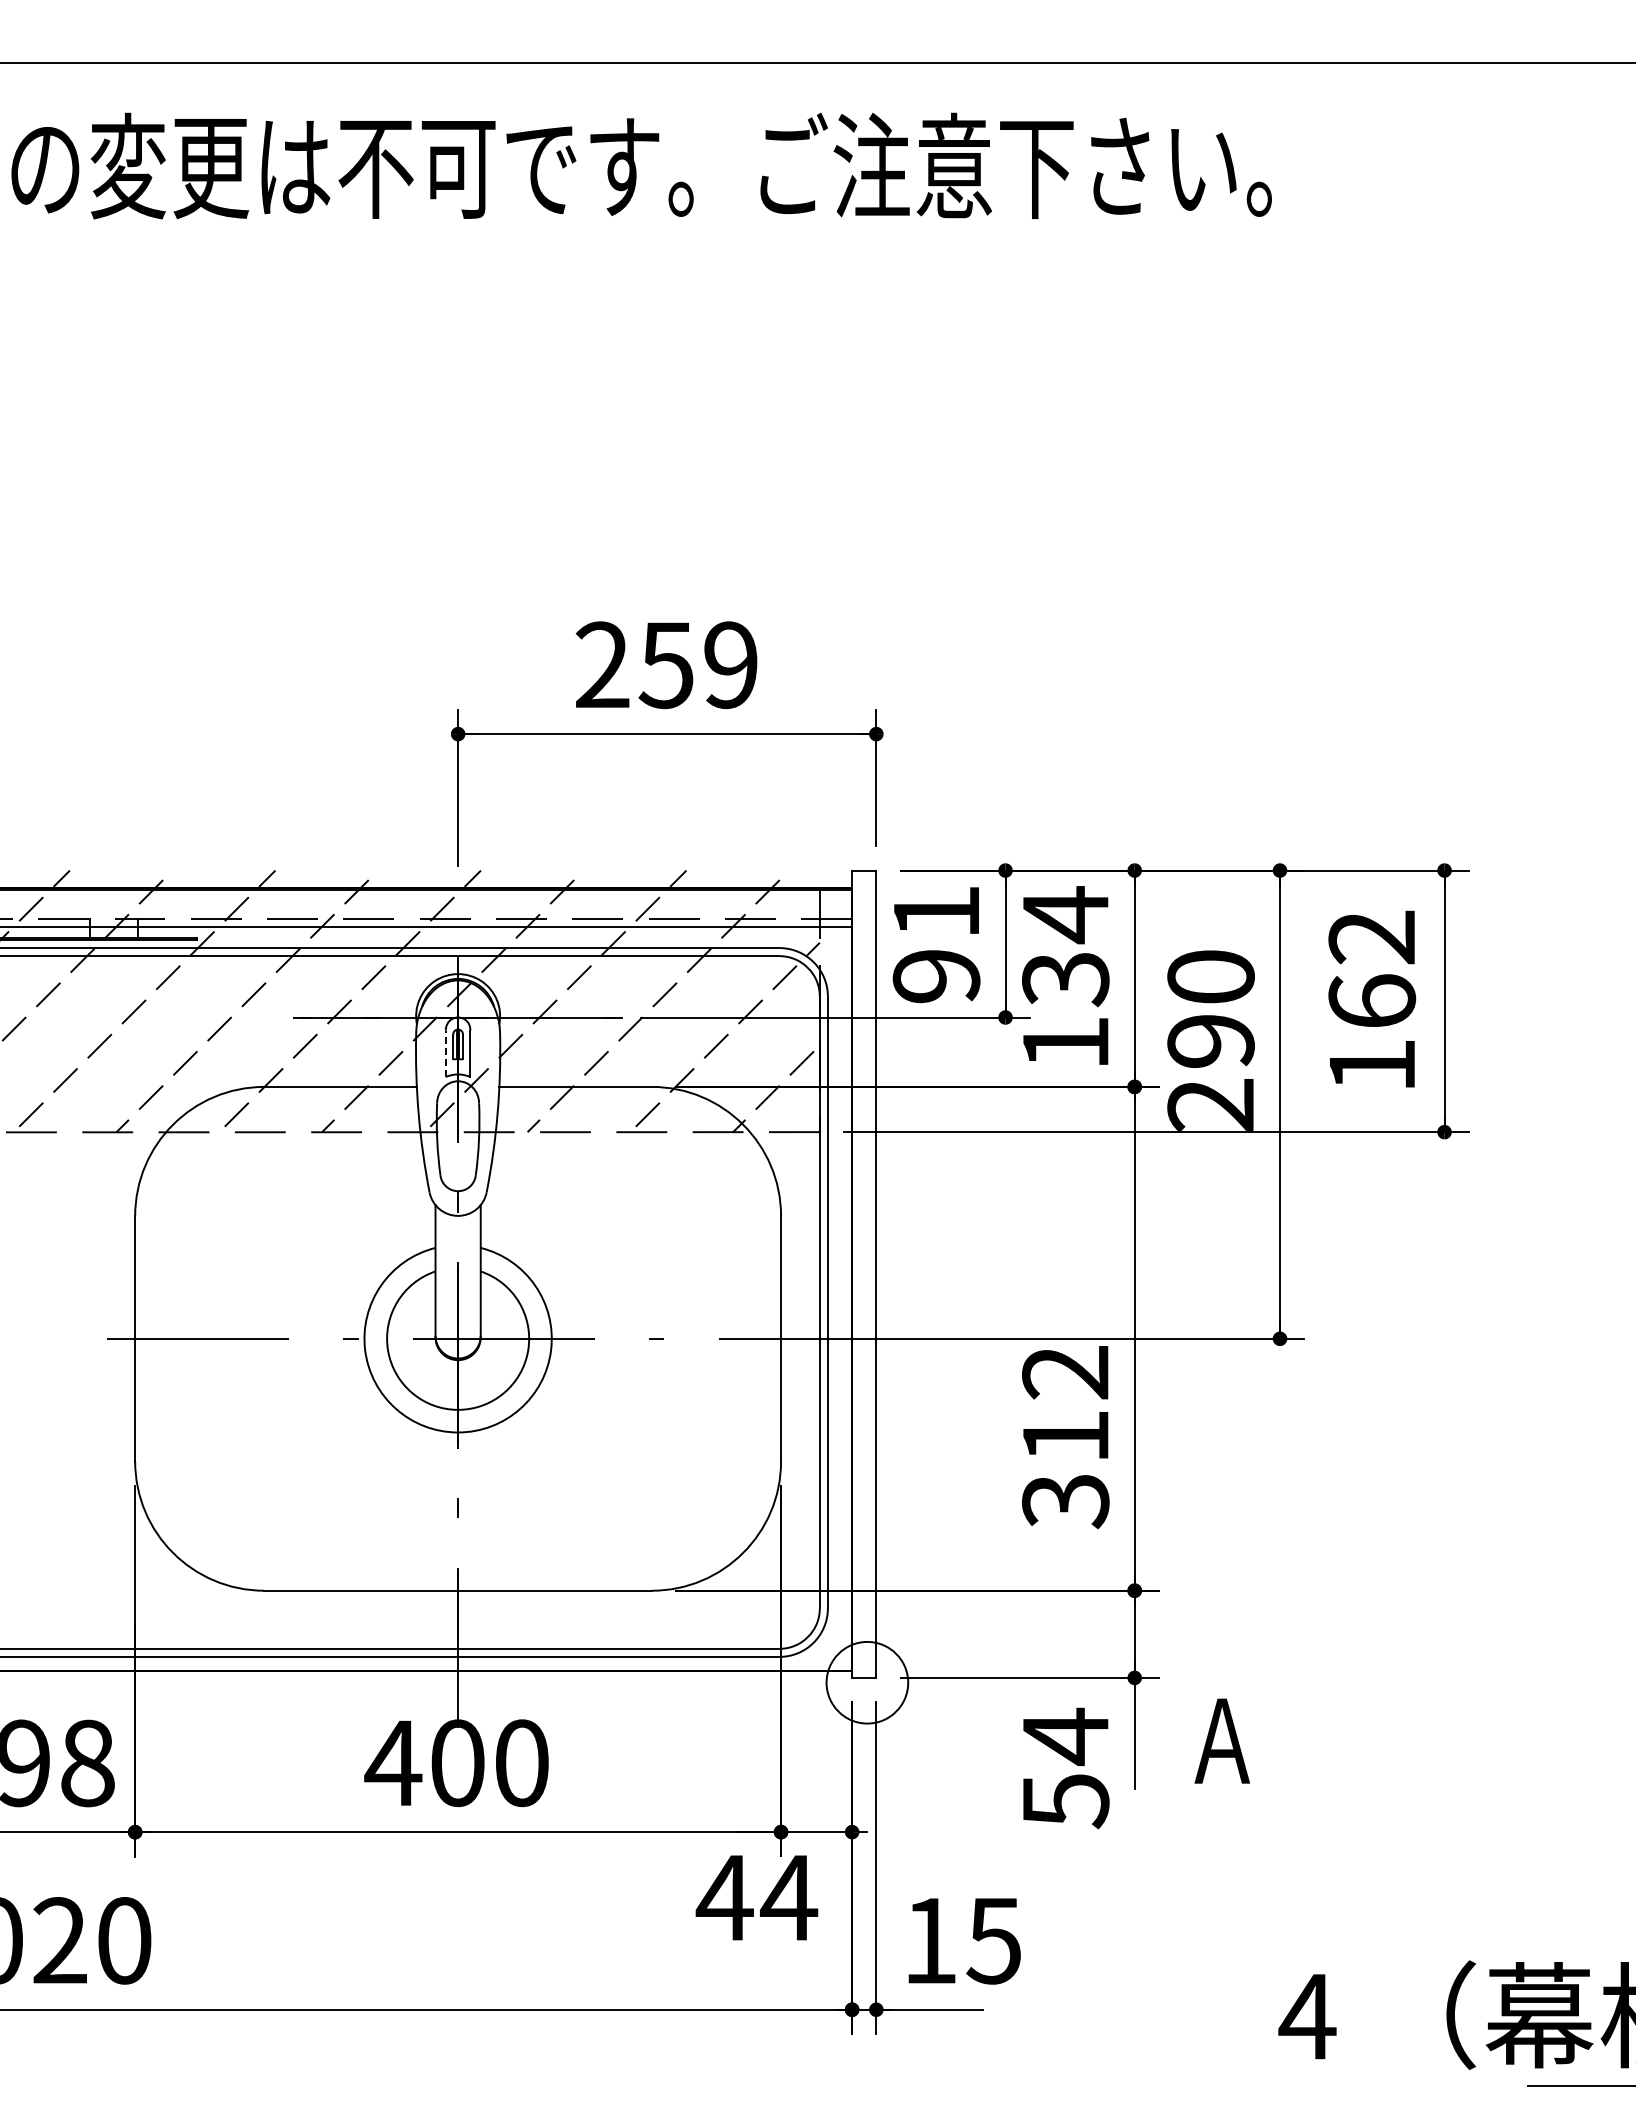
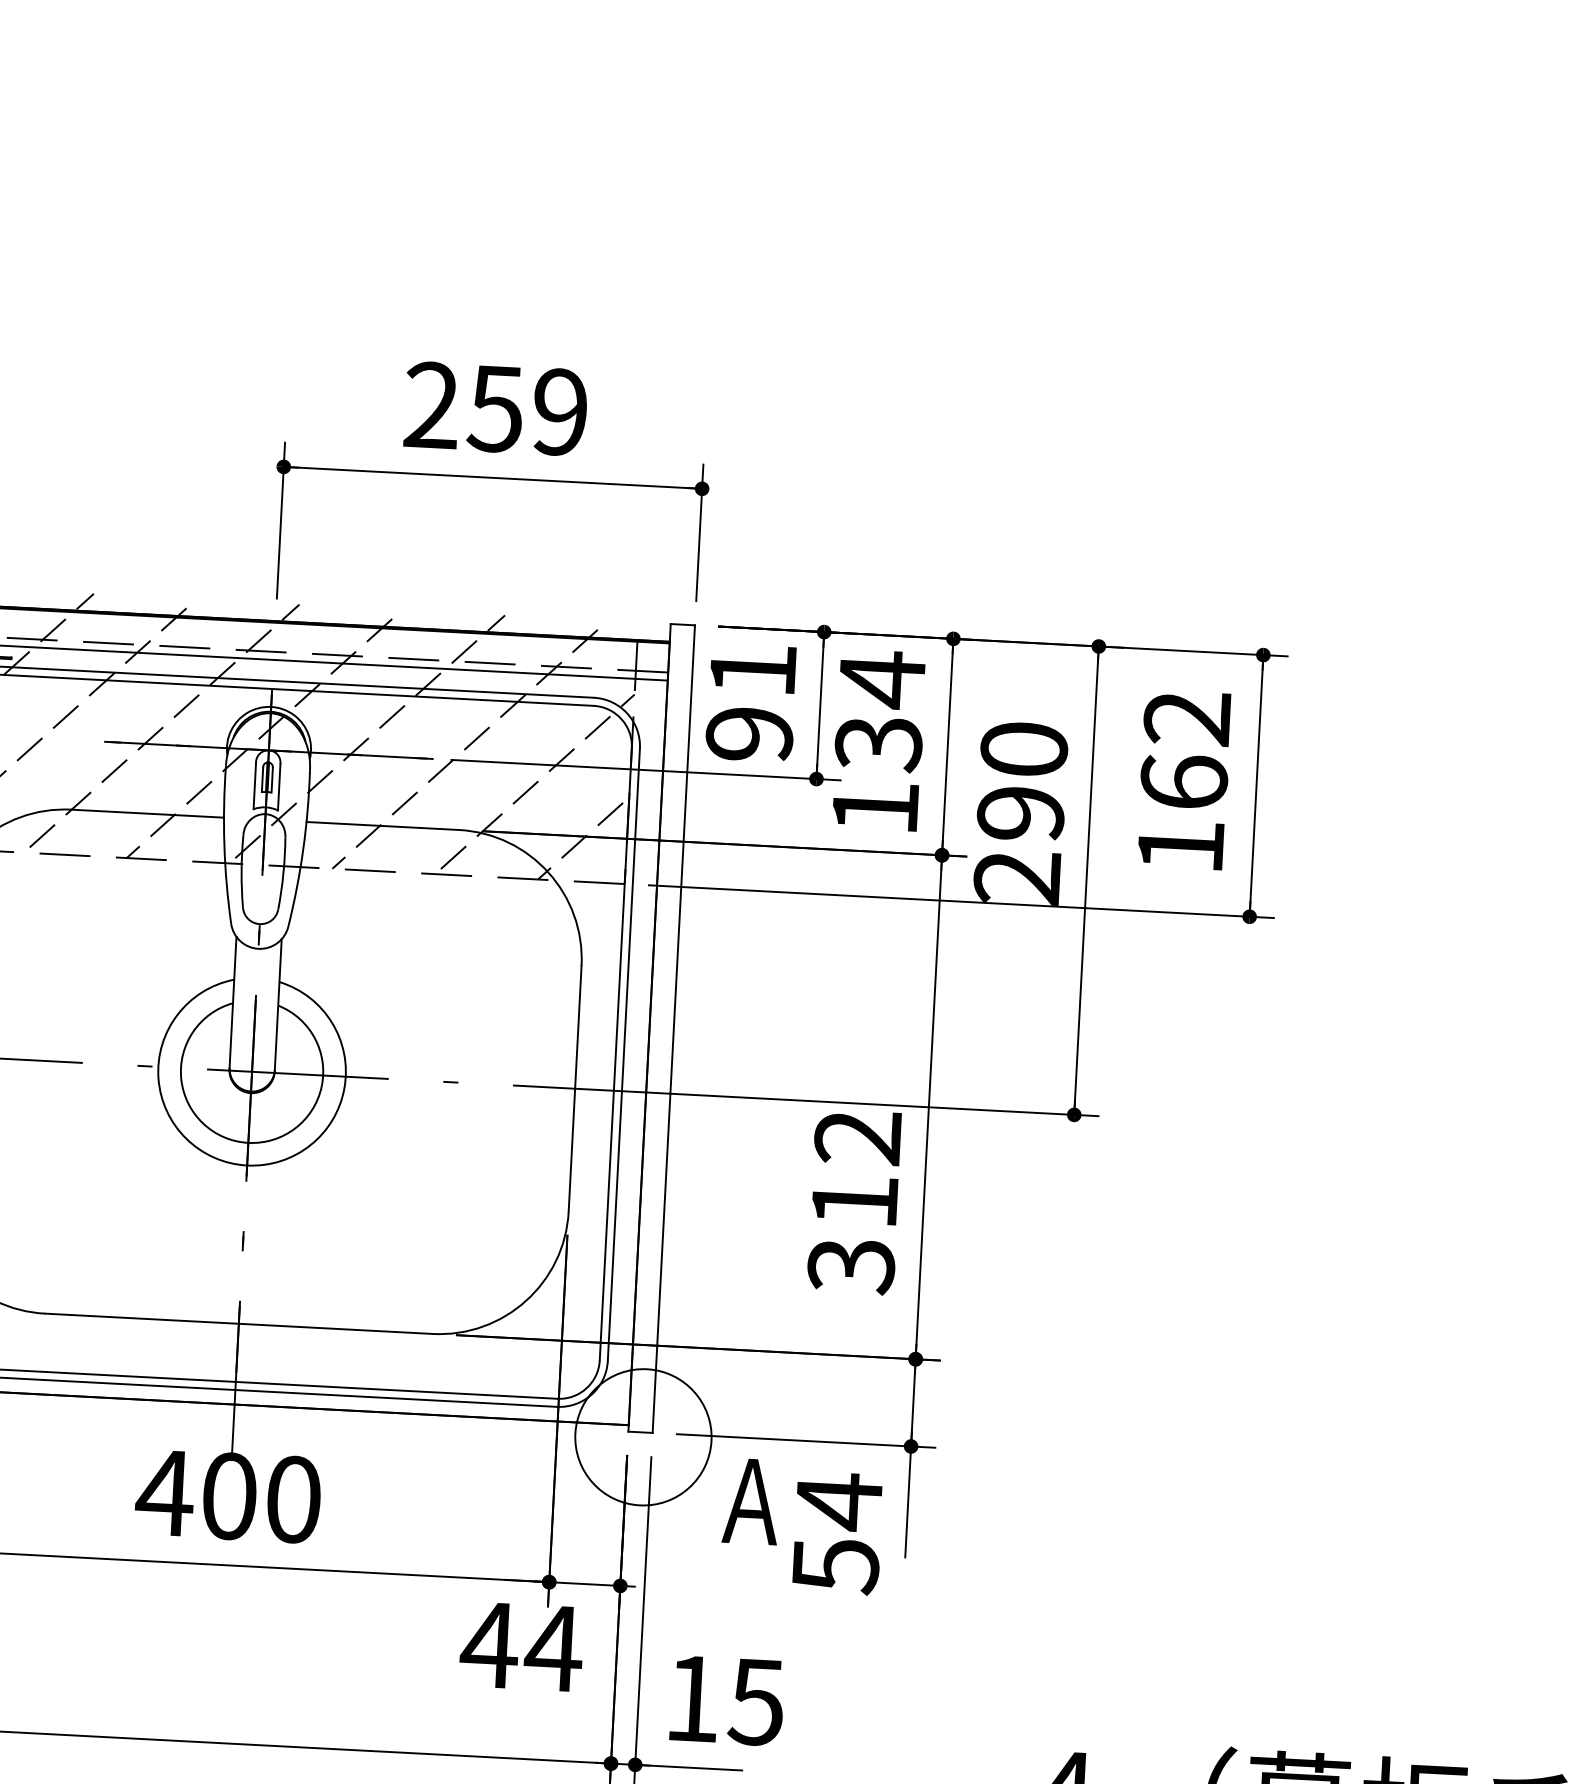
line: (445, 1053) -> (254, 785), dashed -> solid
circle: (867, 1682) -> (643, 1437), size x1.67
text: (1221, 1740) -> (750, 1500), moved

